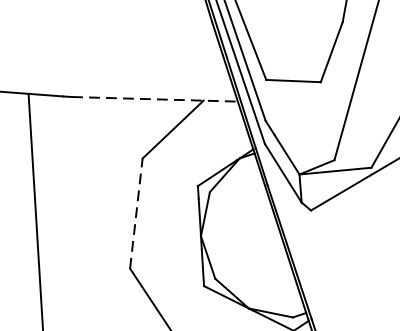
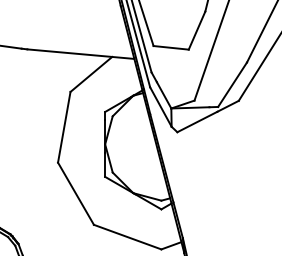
line: (154, 99) -> (80, 54), dashed -> solid
line: (136, 213) -> (64, 127), dashed -> solid

